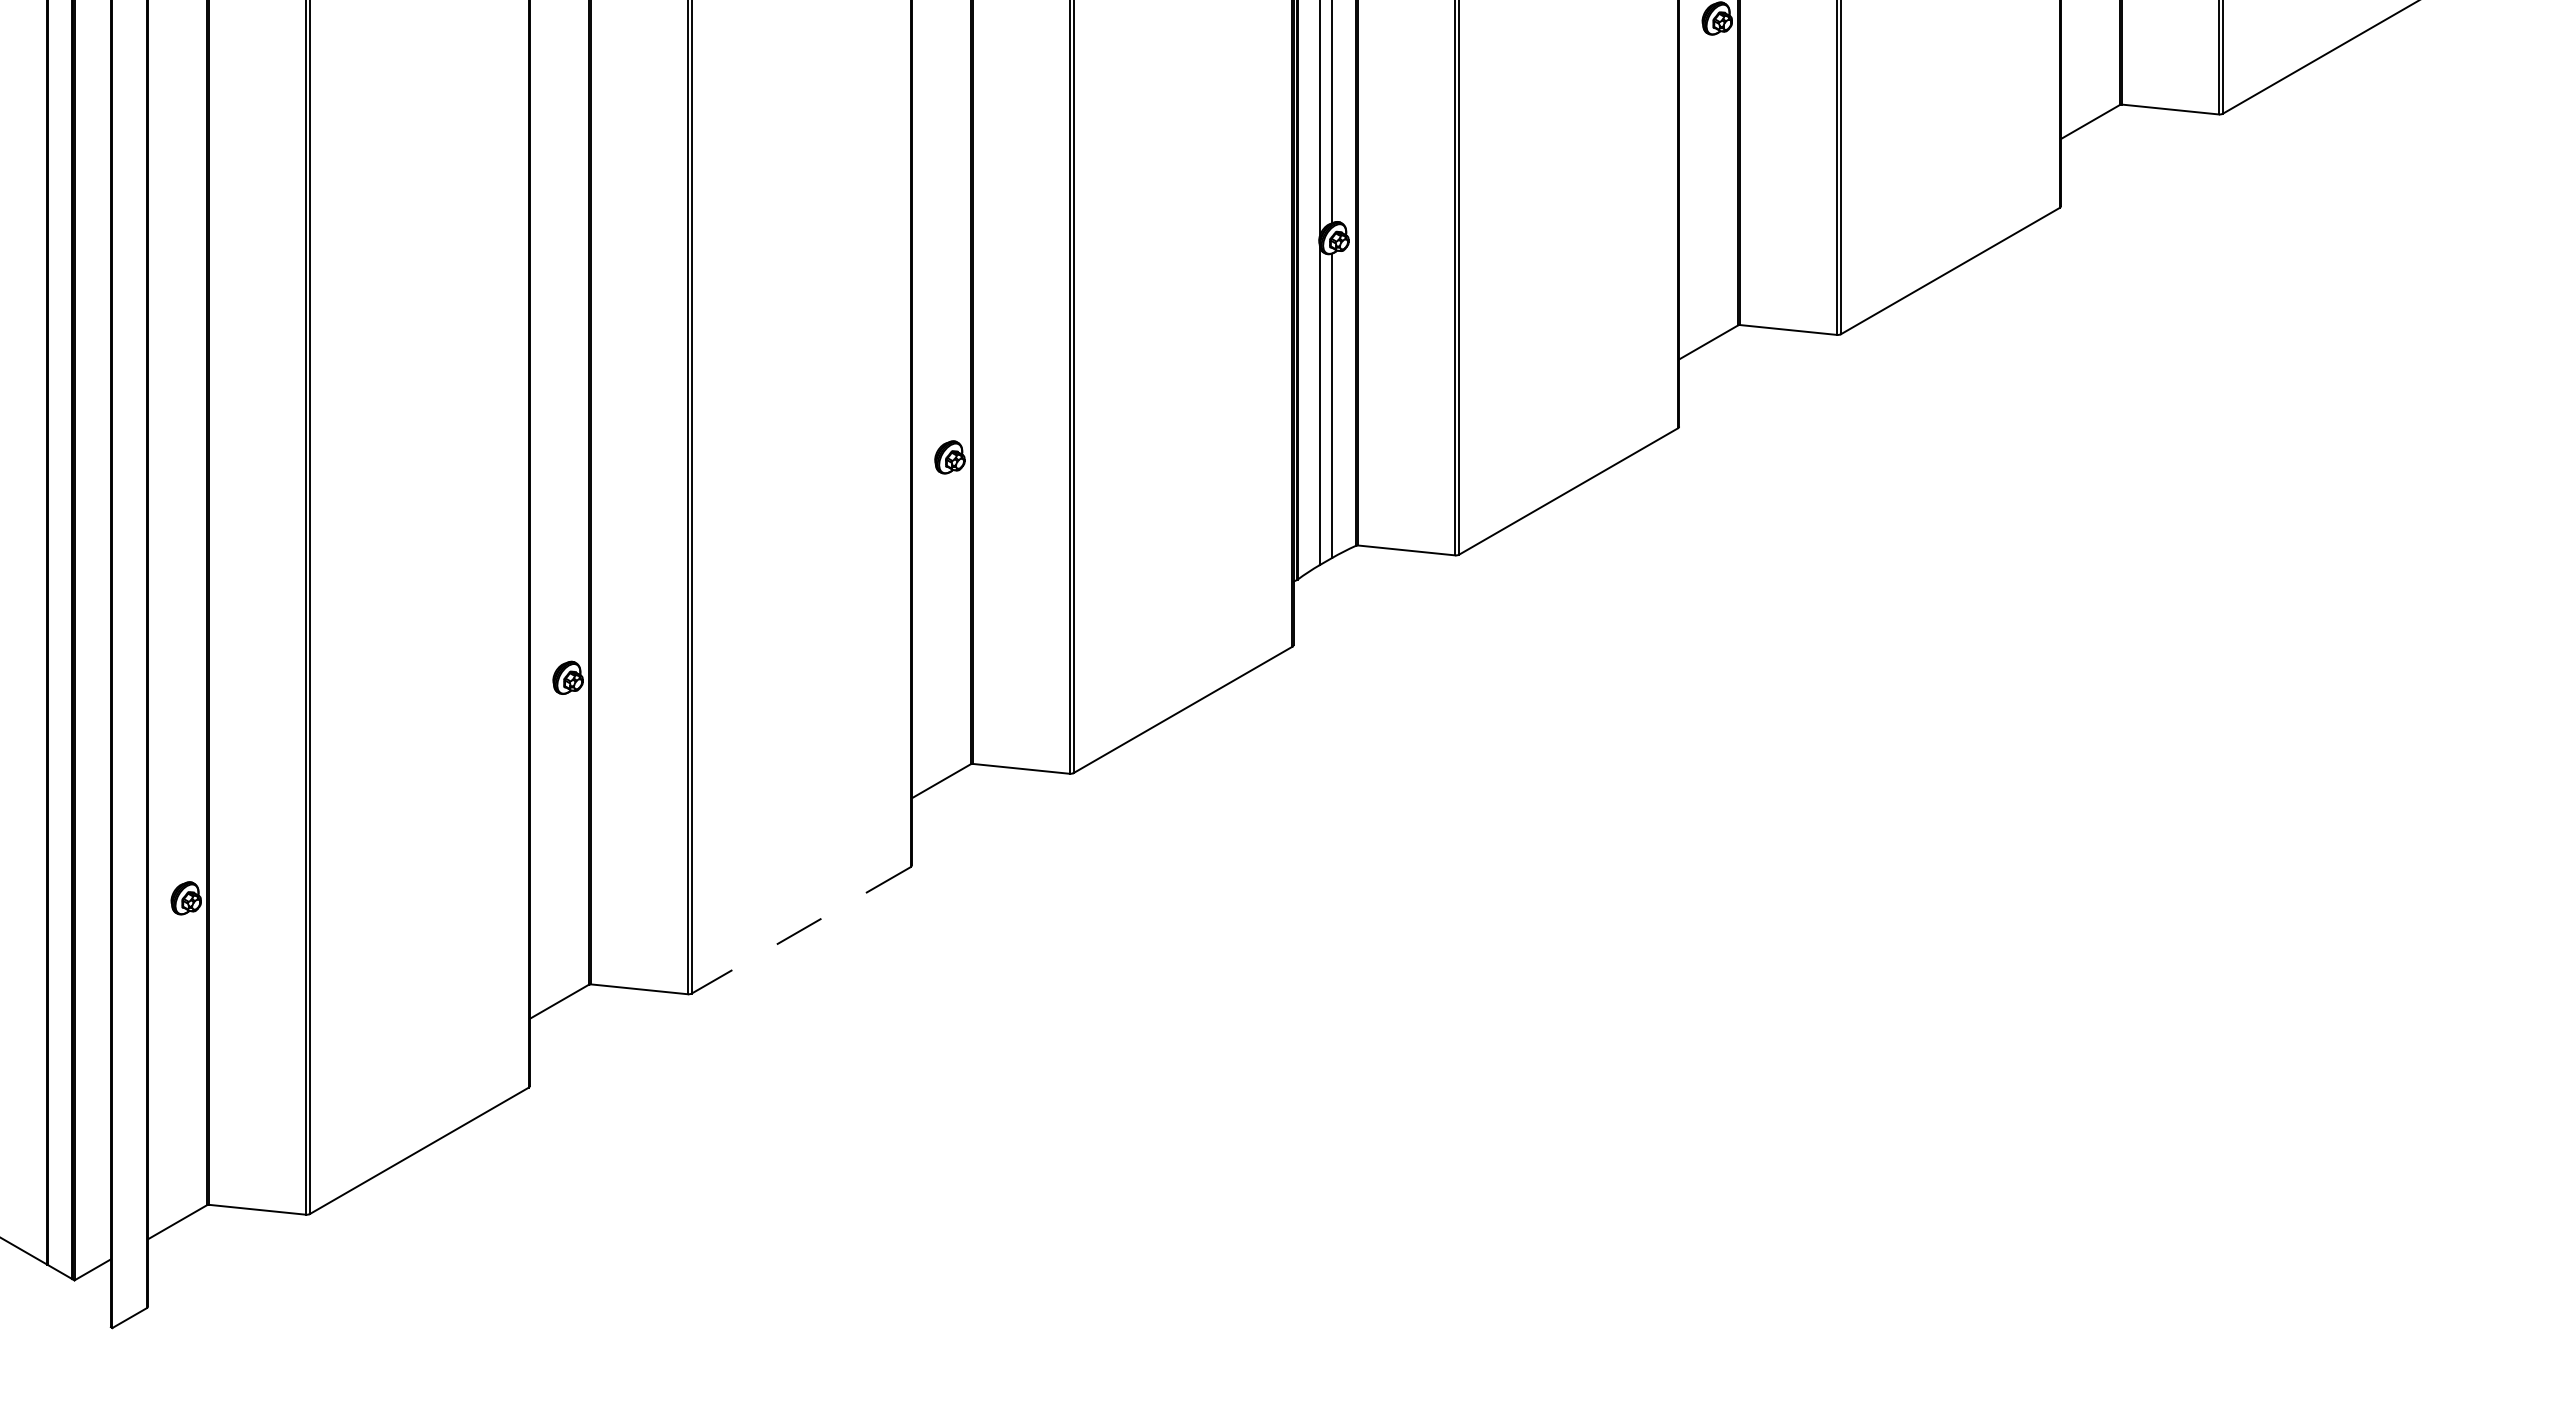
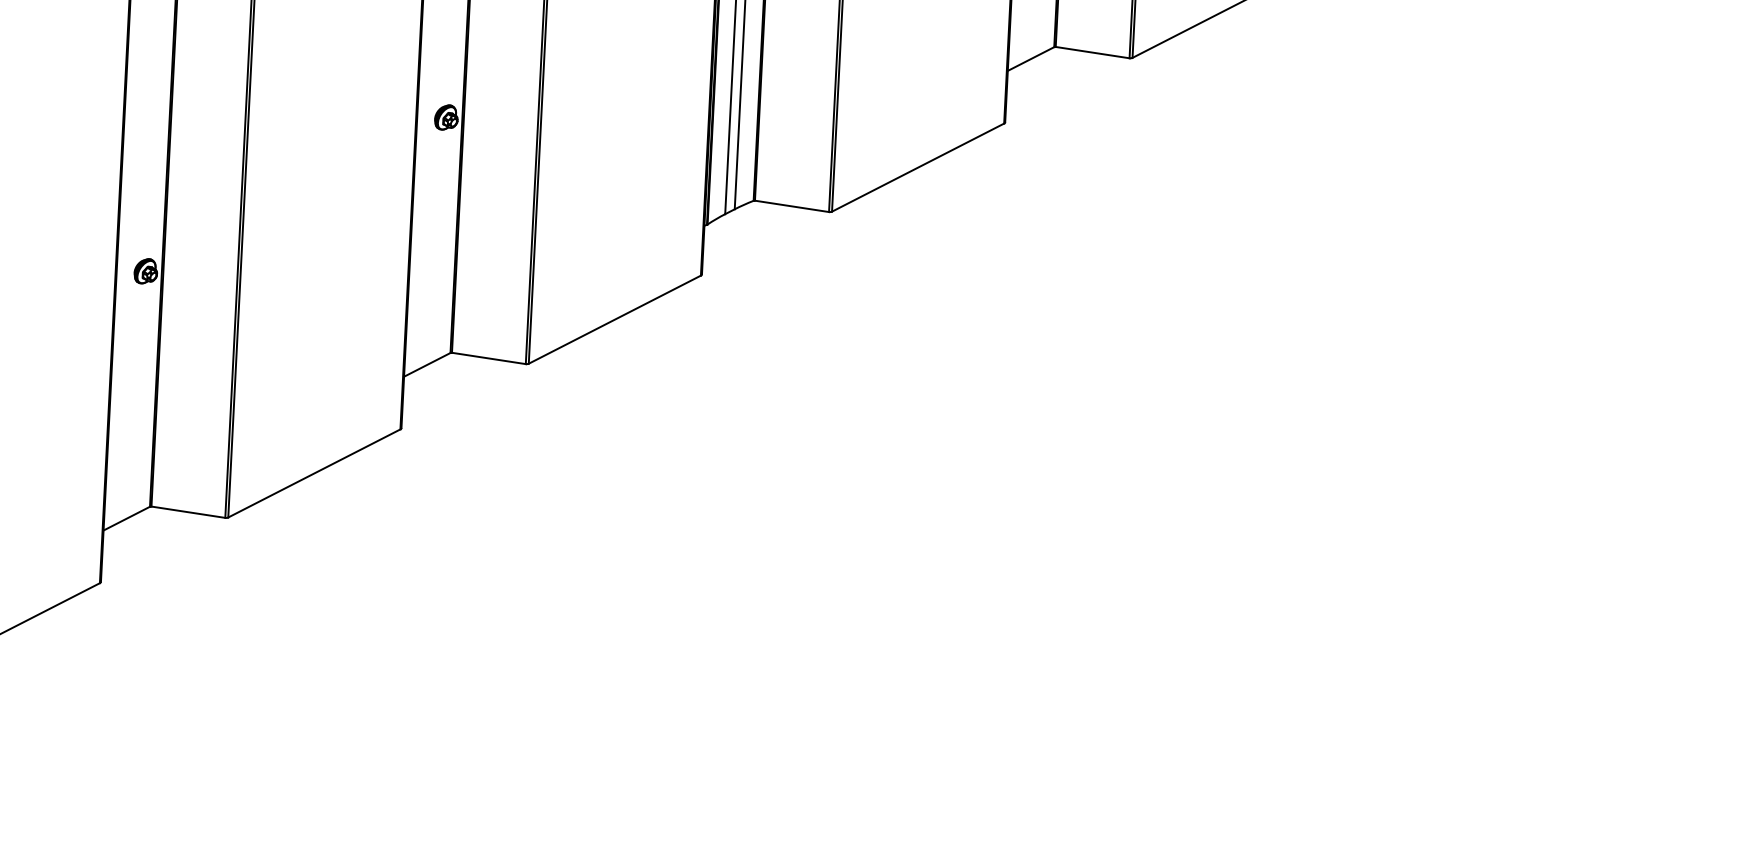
line: (800, 930) -> (313, 473), dashed -> solid

